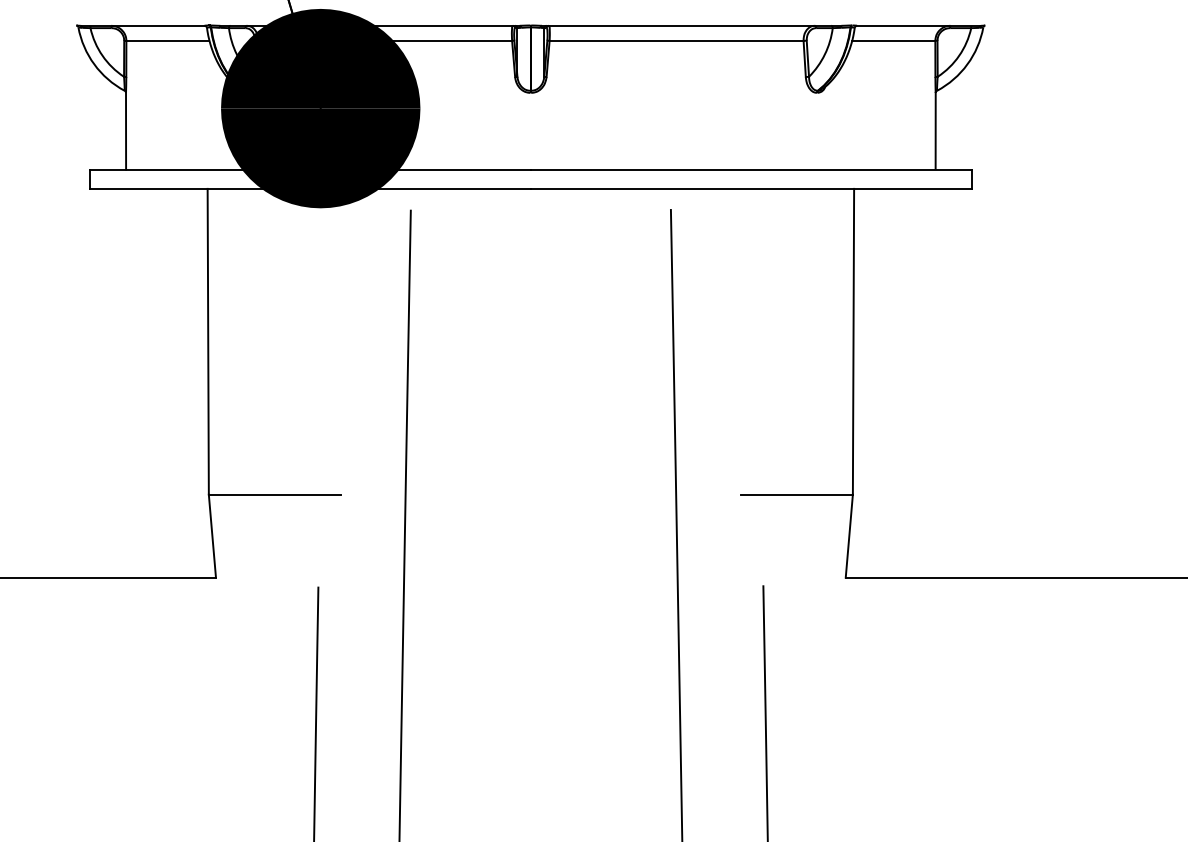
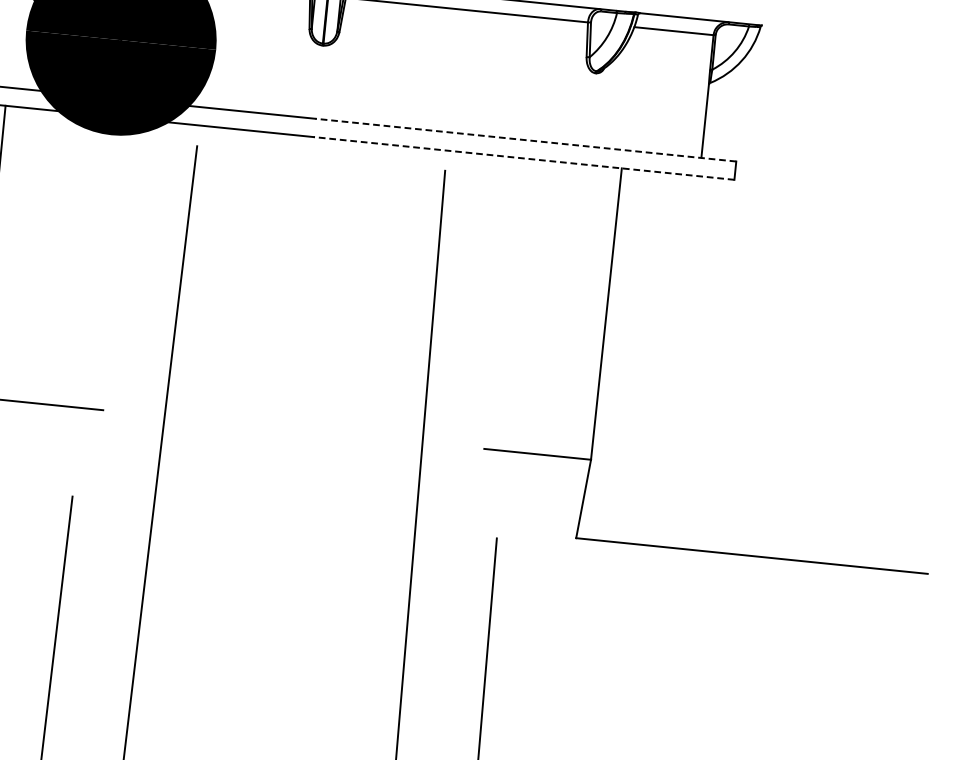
line: (751, 169) -> (525, 139), solid -> dashed
line: (751, 188) -> (524, 158), solid -> dashed

